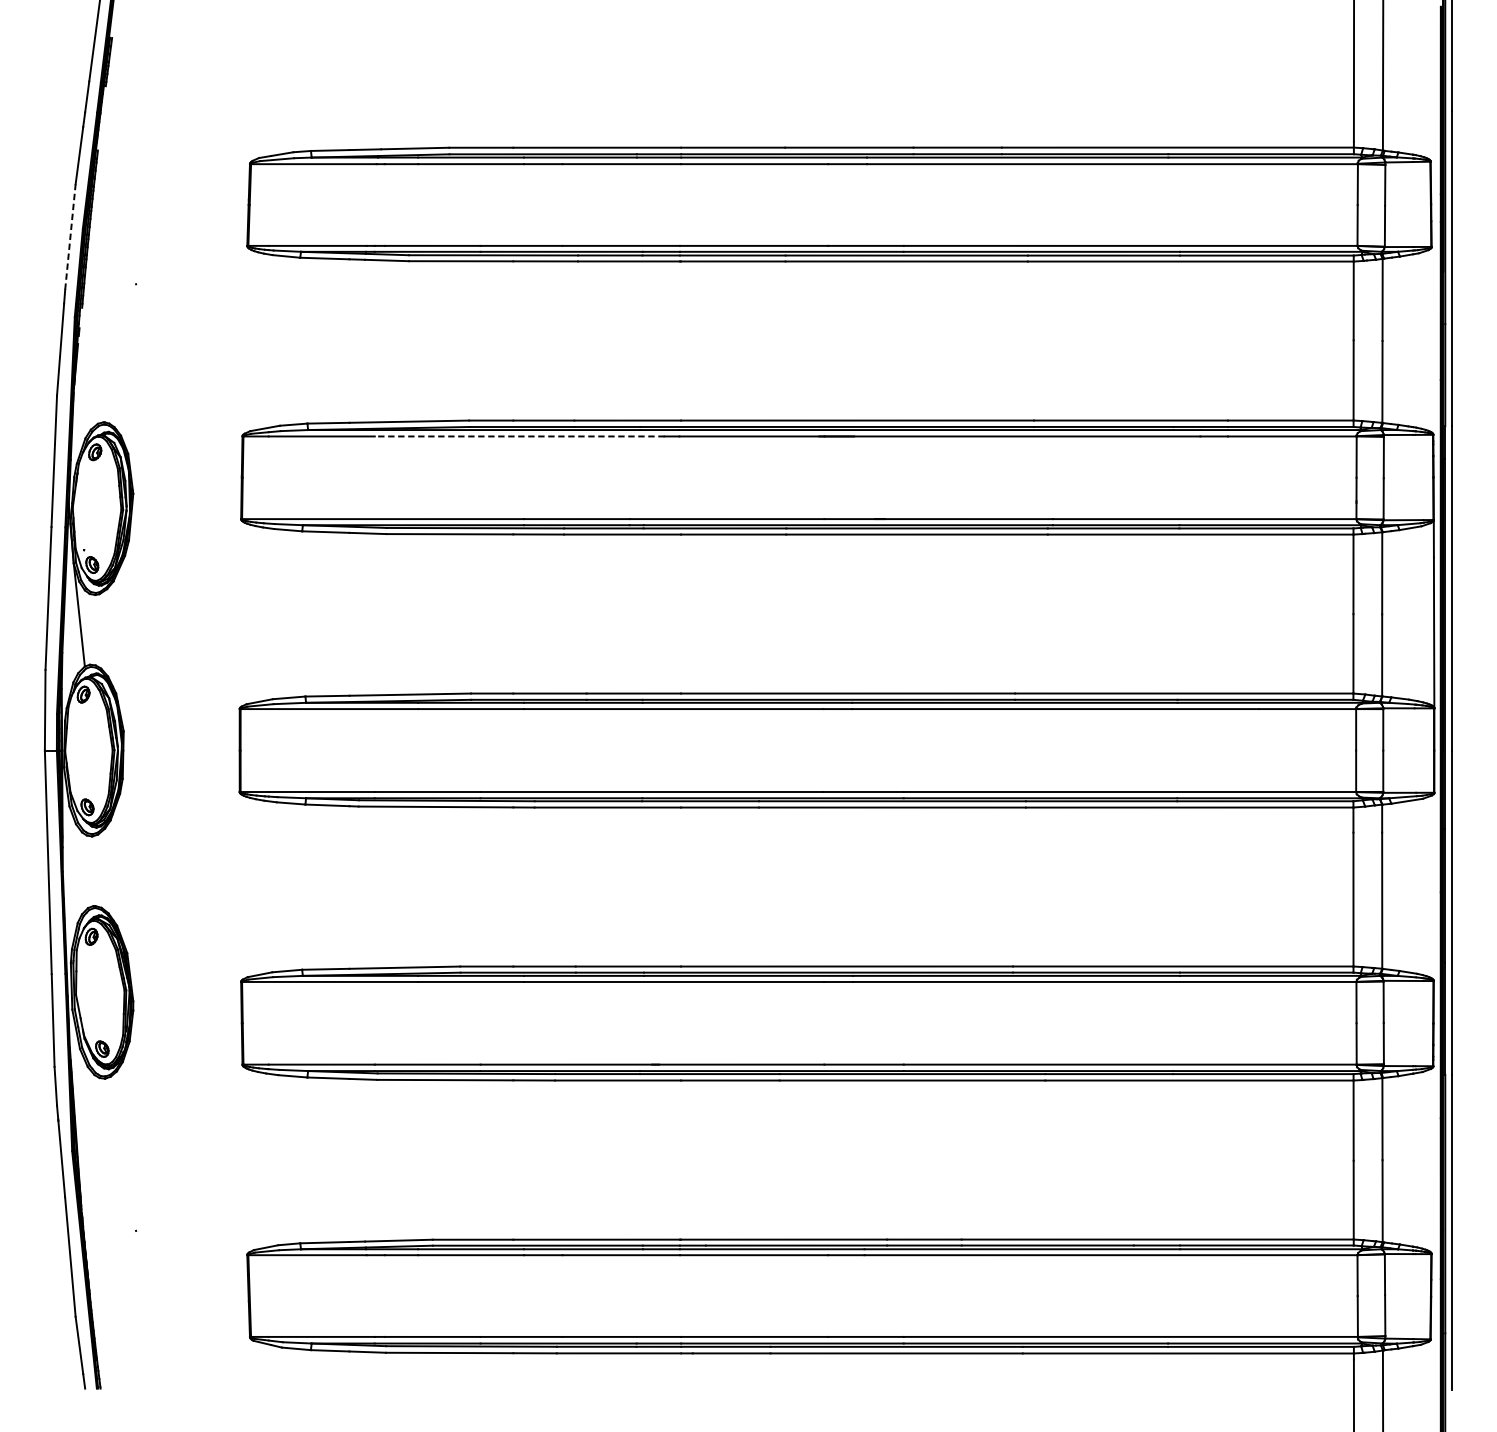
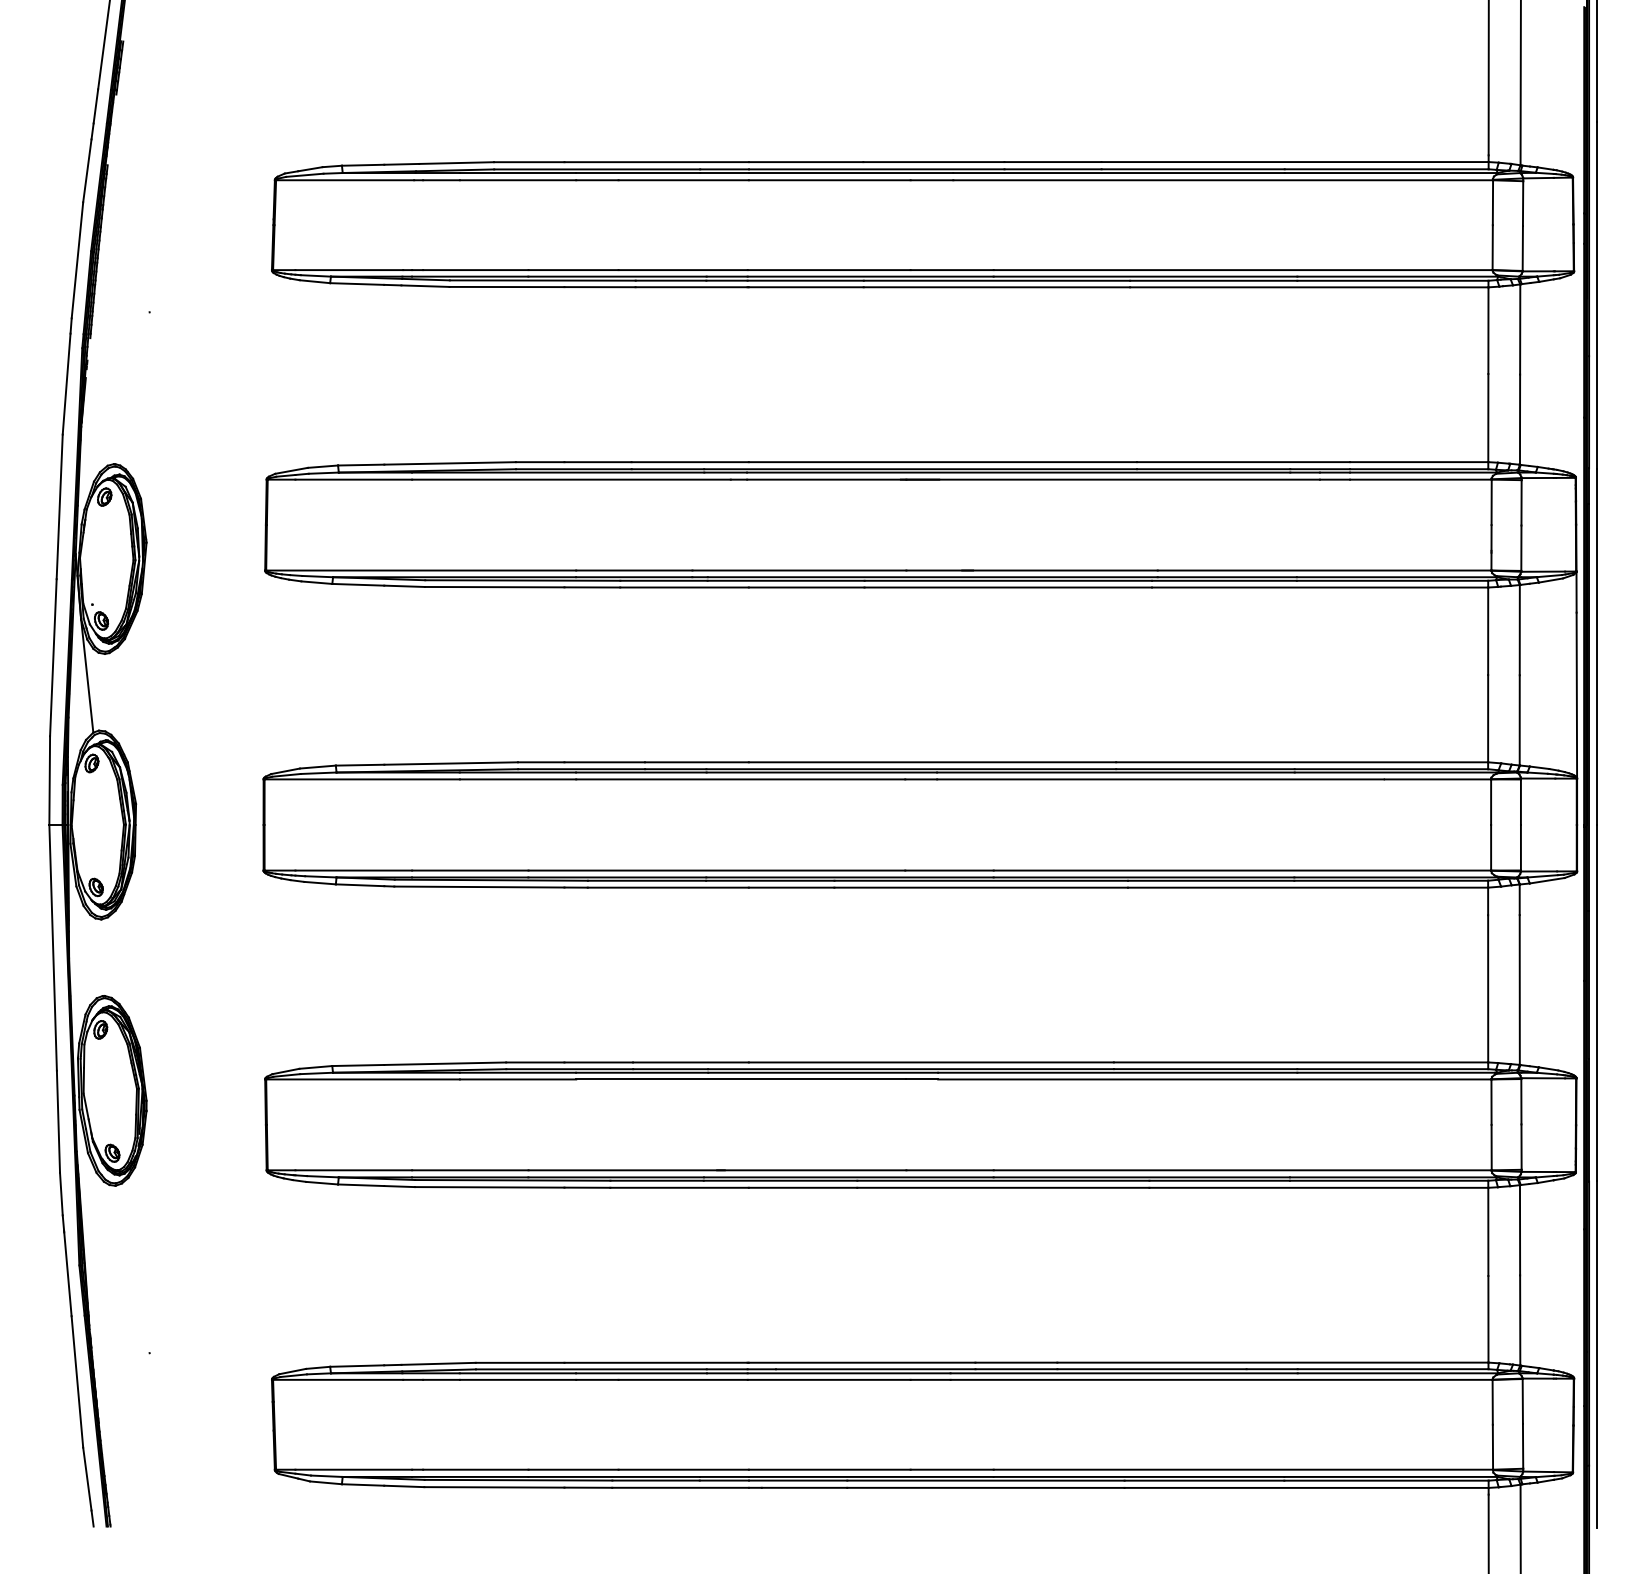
line: (70, 236) -> (77, 259), dashed -> solid
line: (518, 436) -> (570, 479), dashed -> solid

